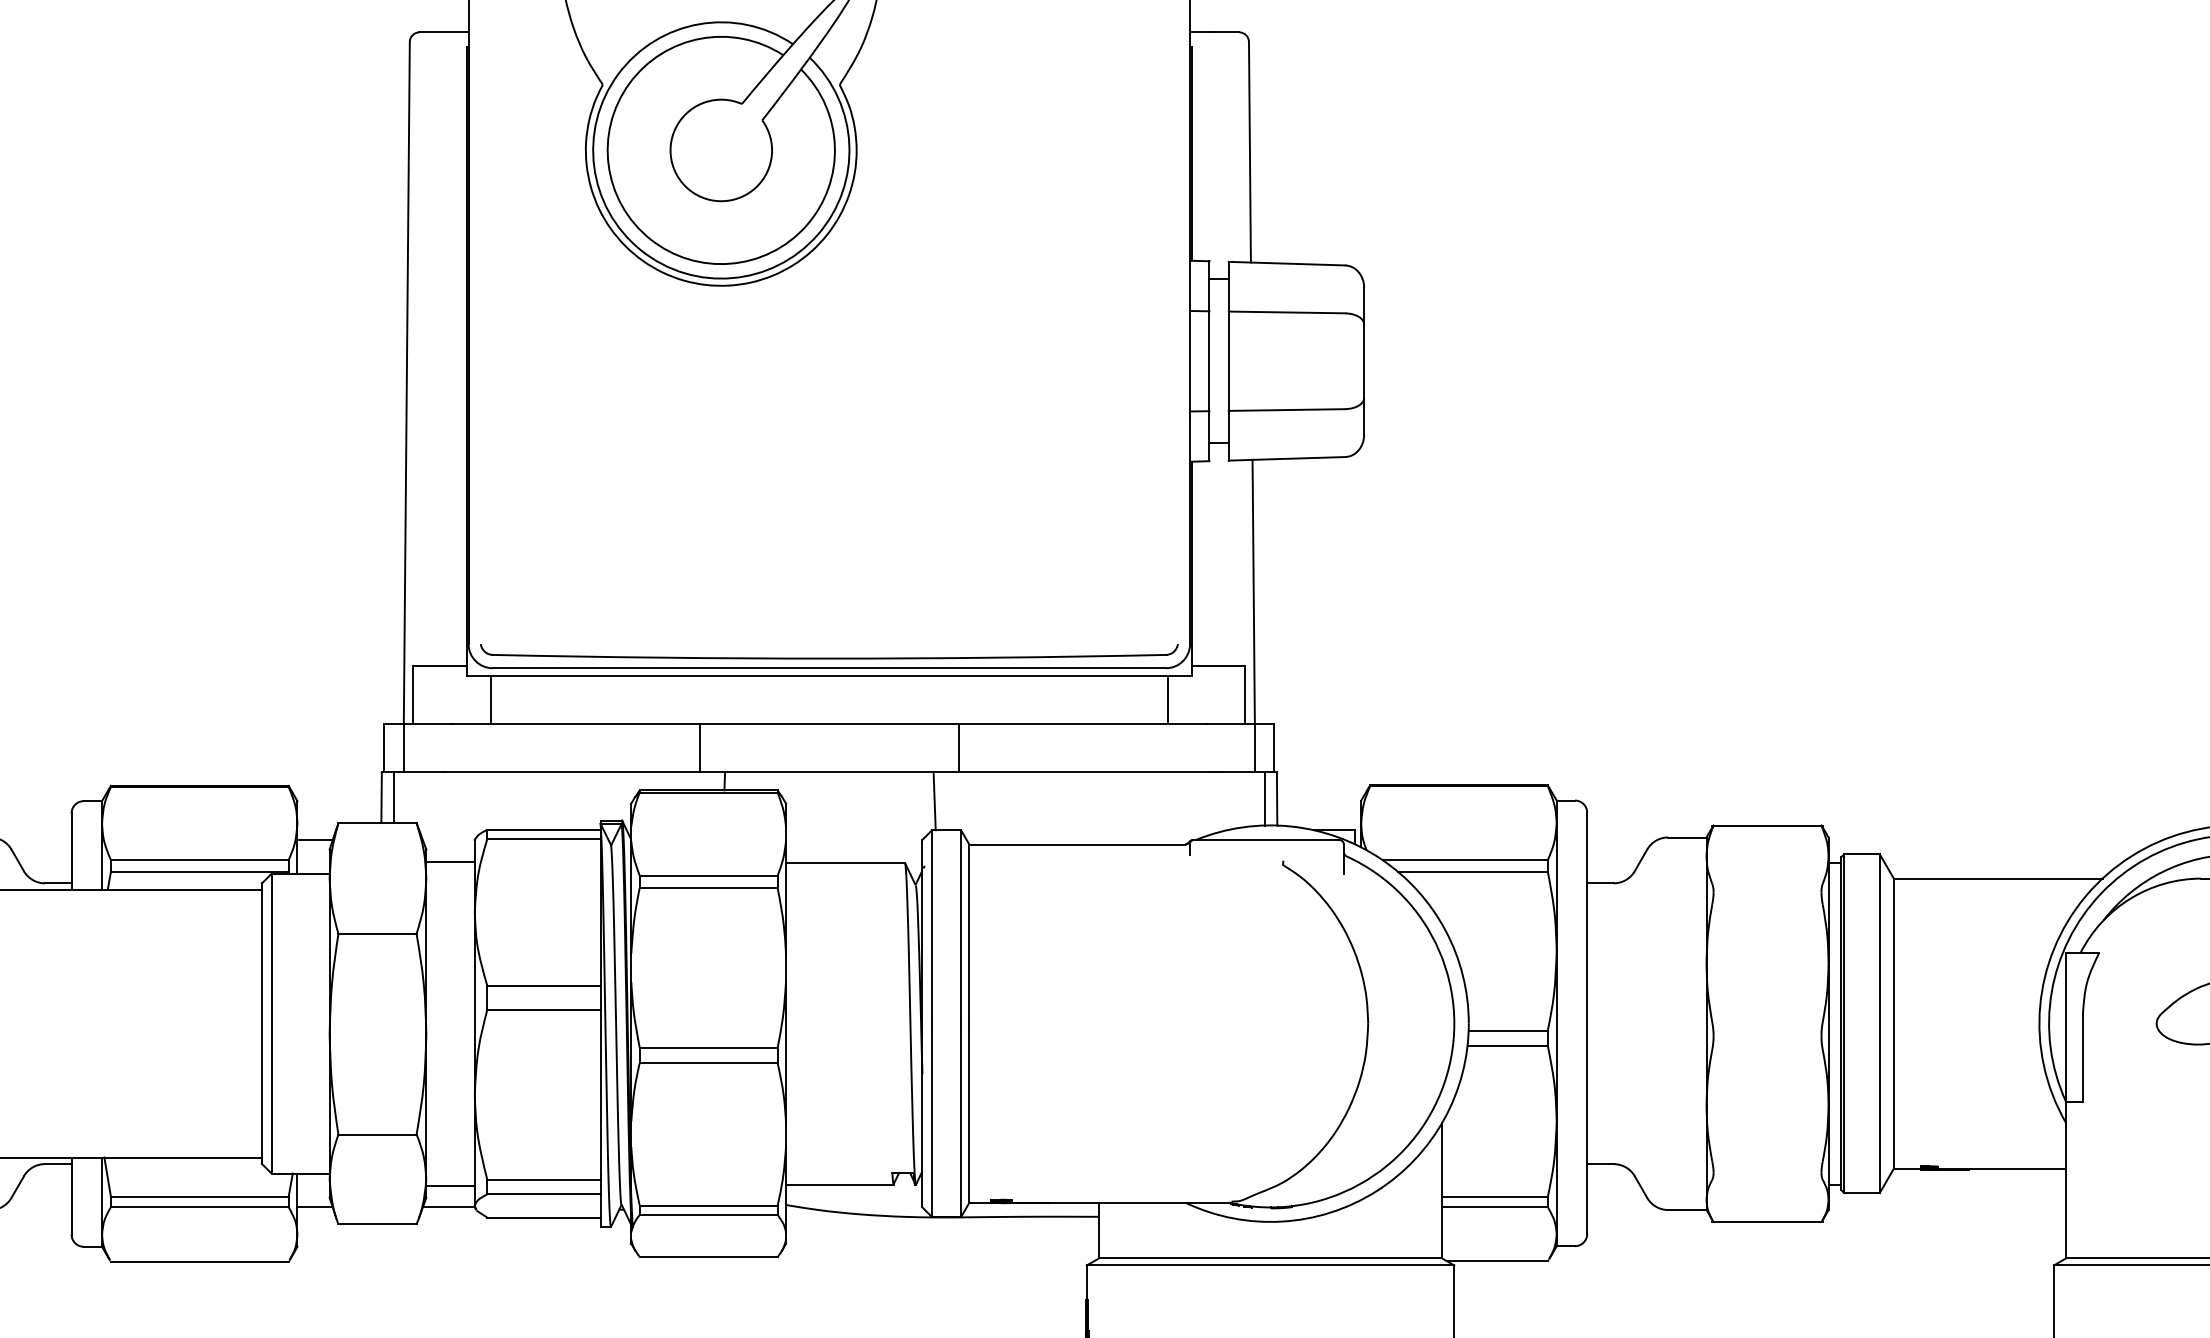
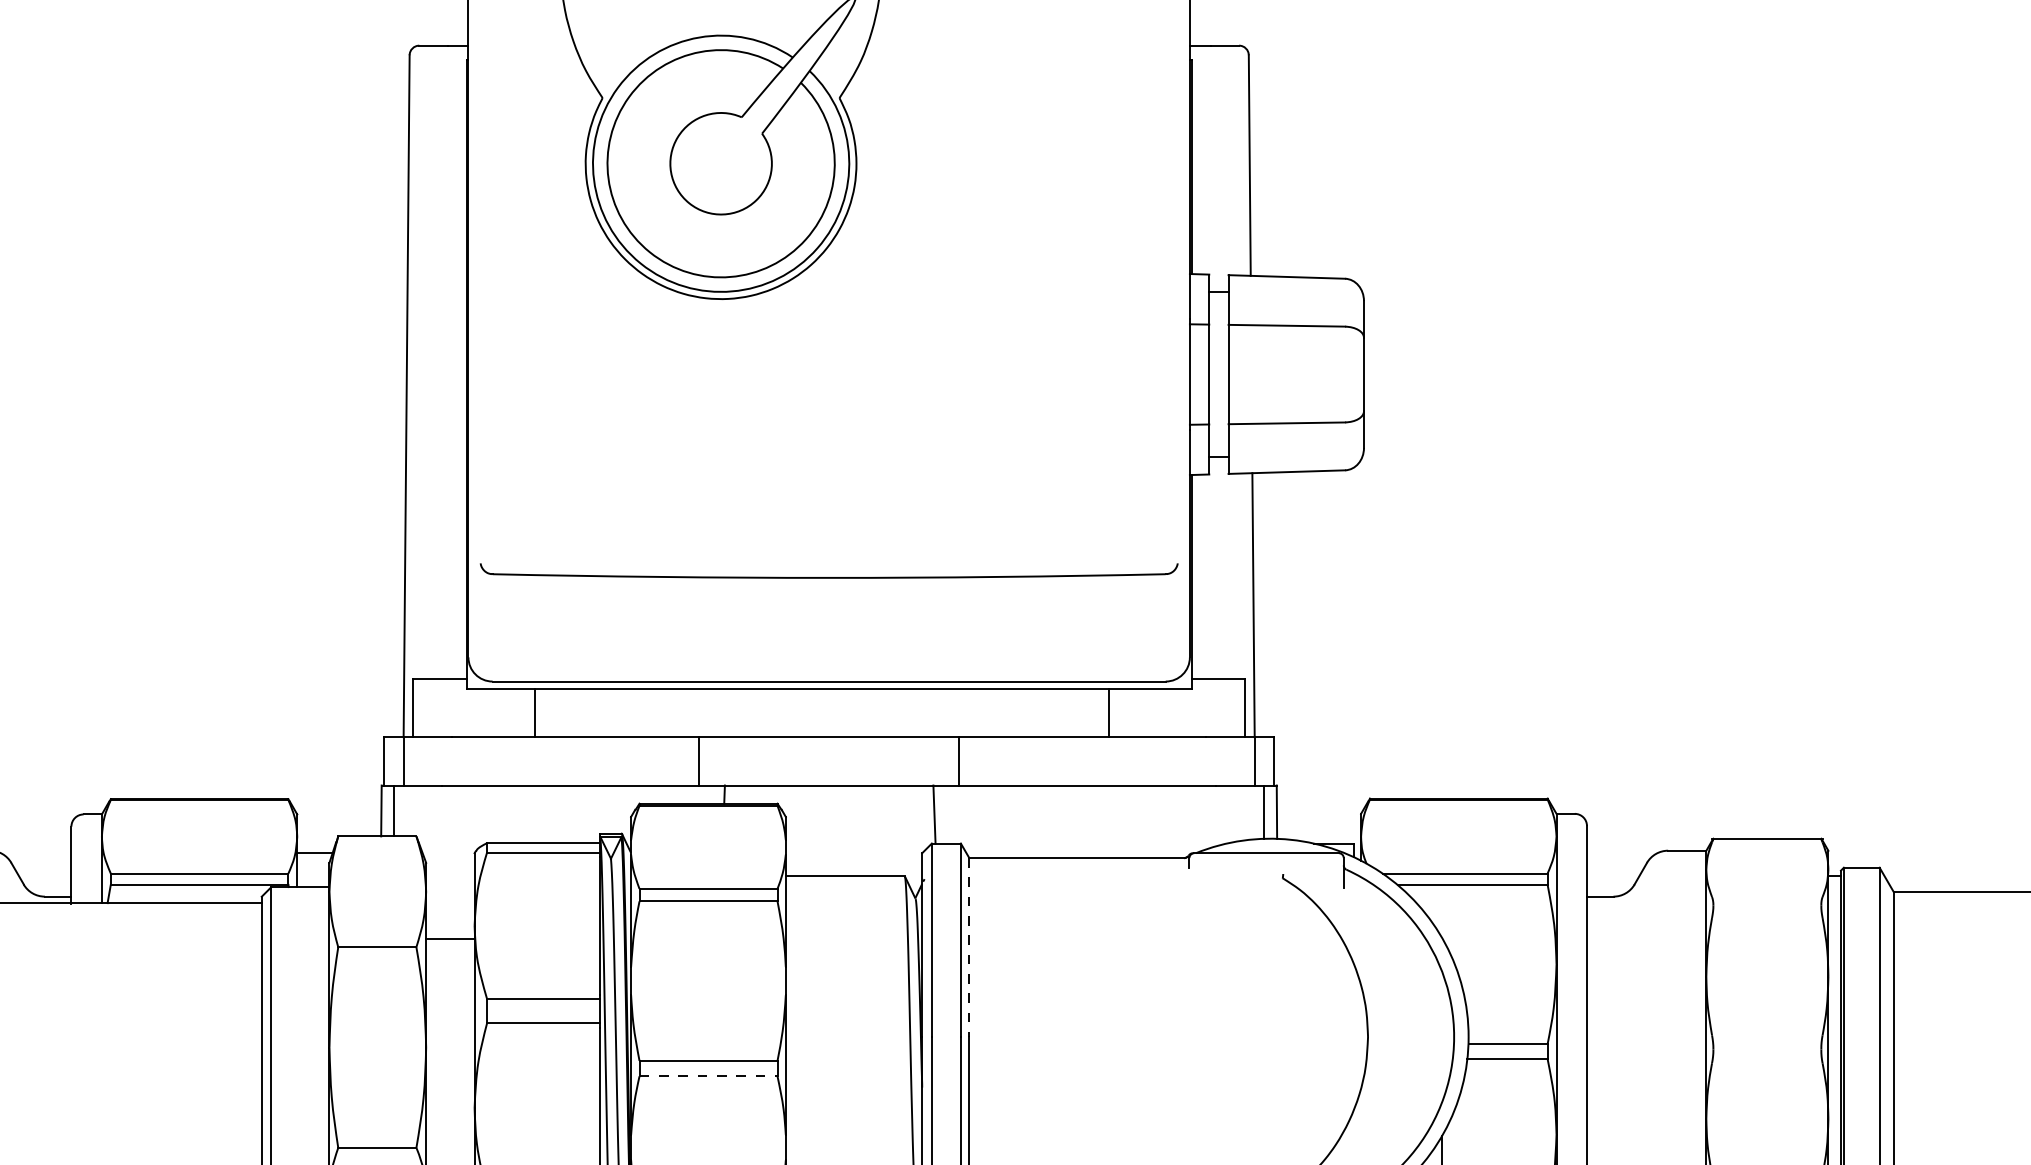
part: (829, 651) -> (829, 570), moved
line: (490, 699) -> (534, 712), moved
line: (1167, 699) -> (1108, 712), moved
line: (450, 861) -> (450, 938), moved
line: (969, 934) -> (969, 947), solid -> dashed
line: (709, 1063) -> (709, 1076), solid -> dashed

